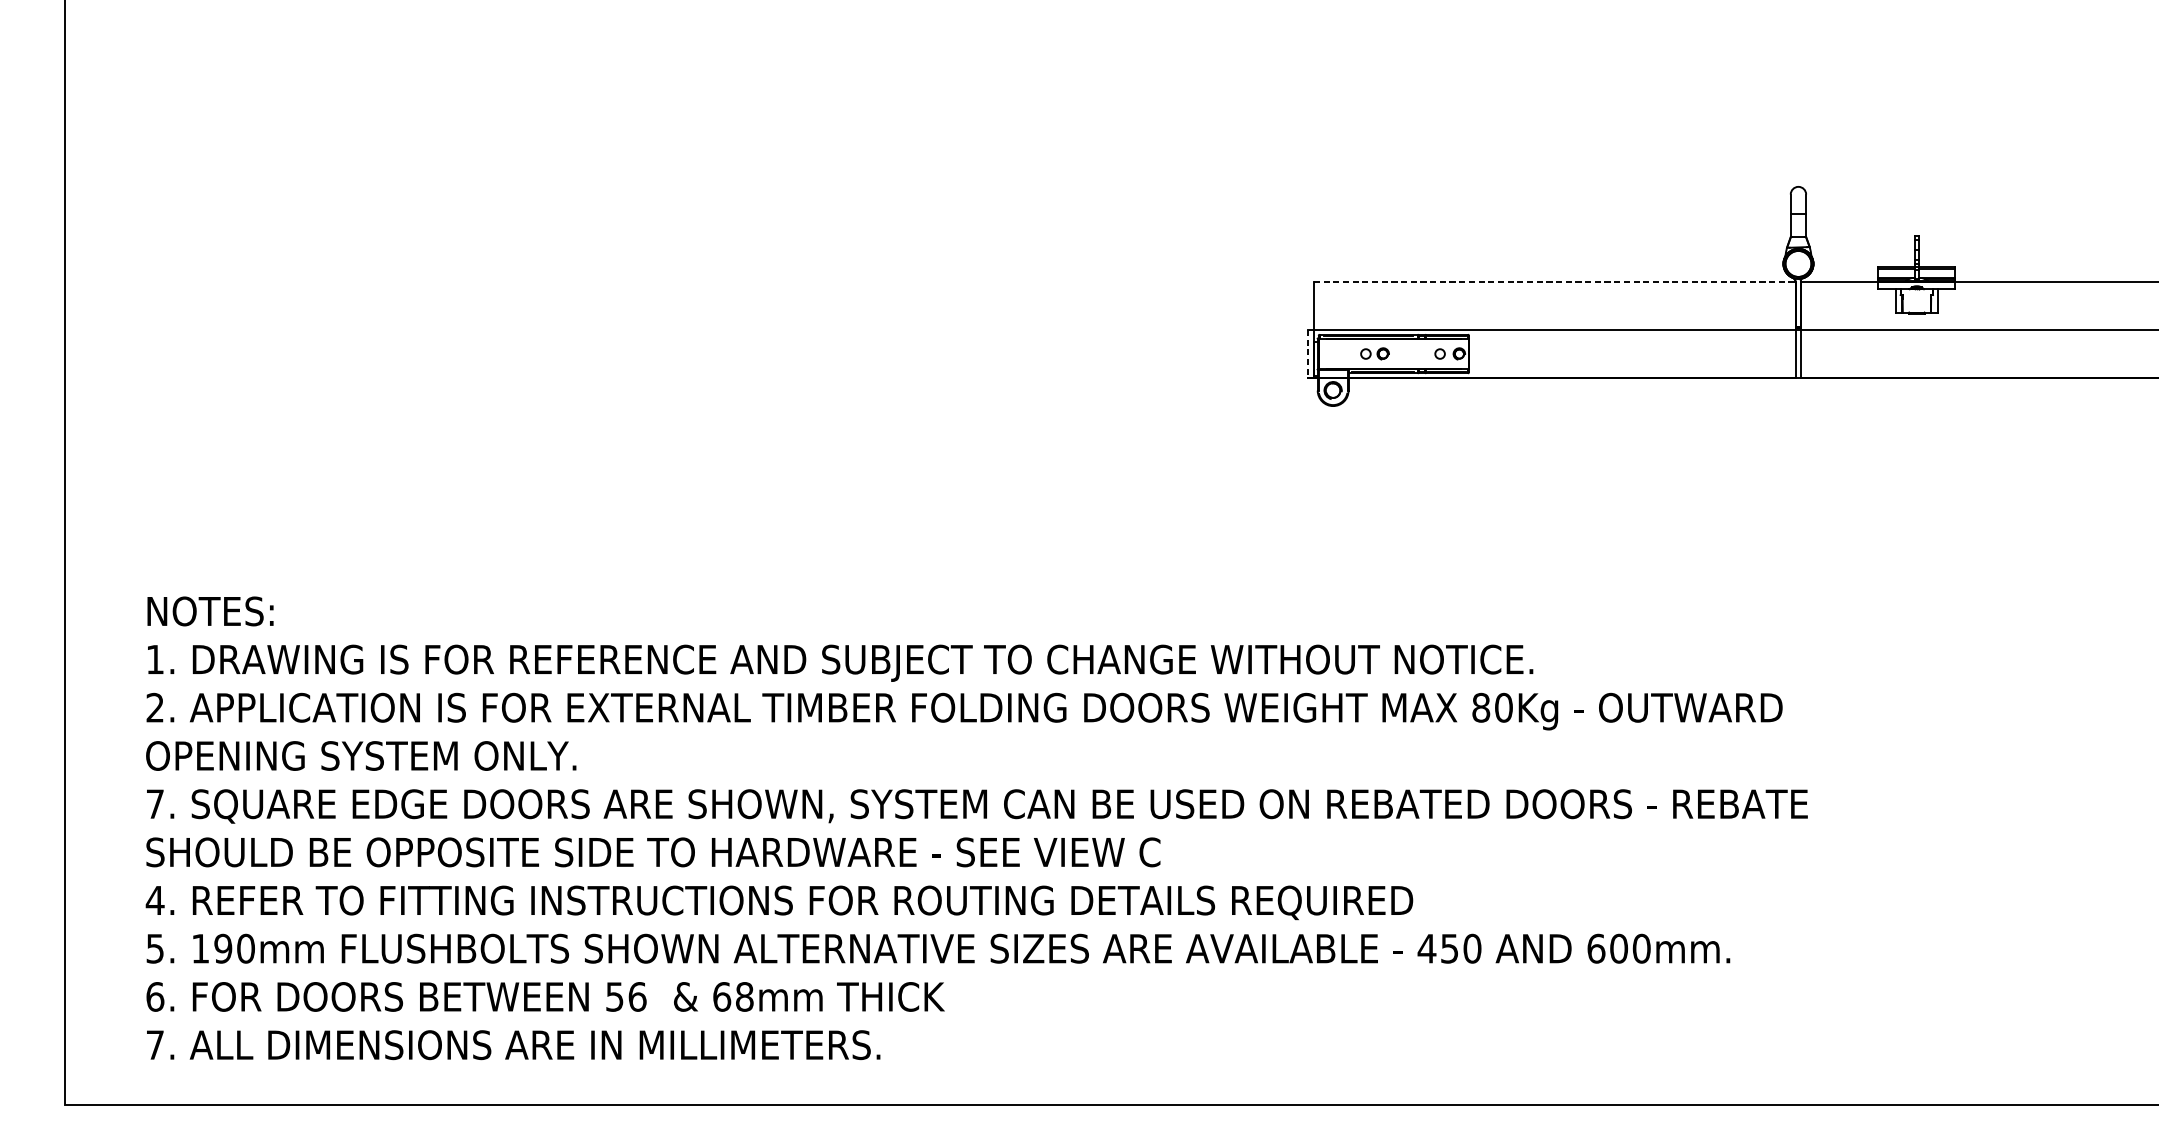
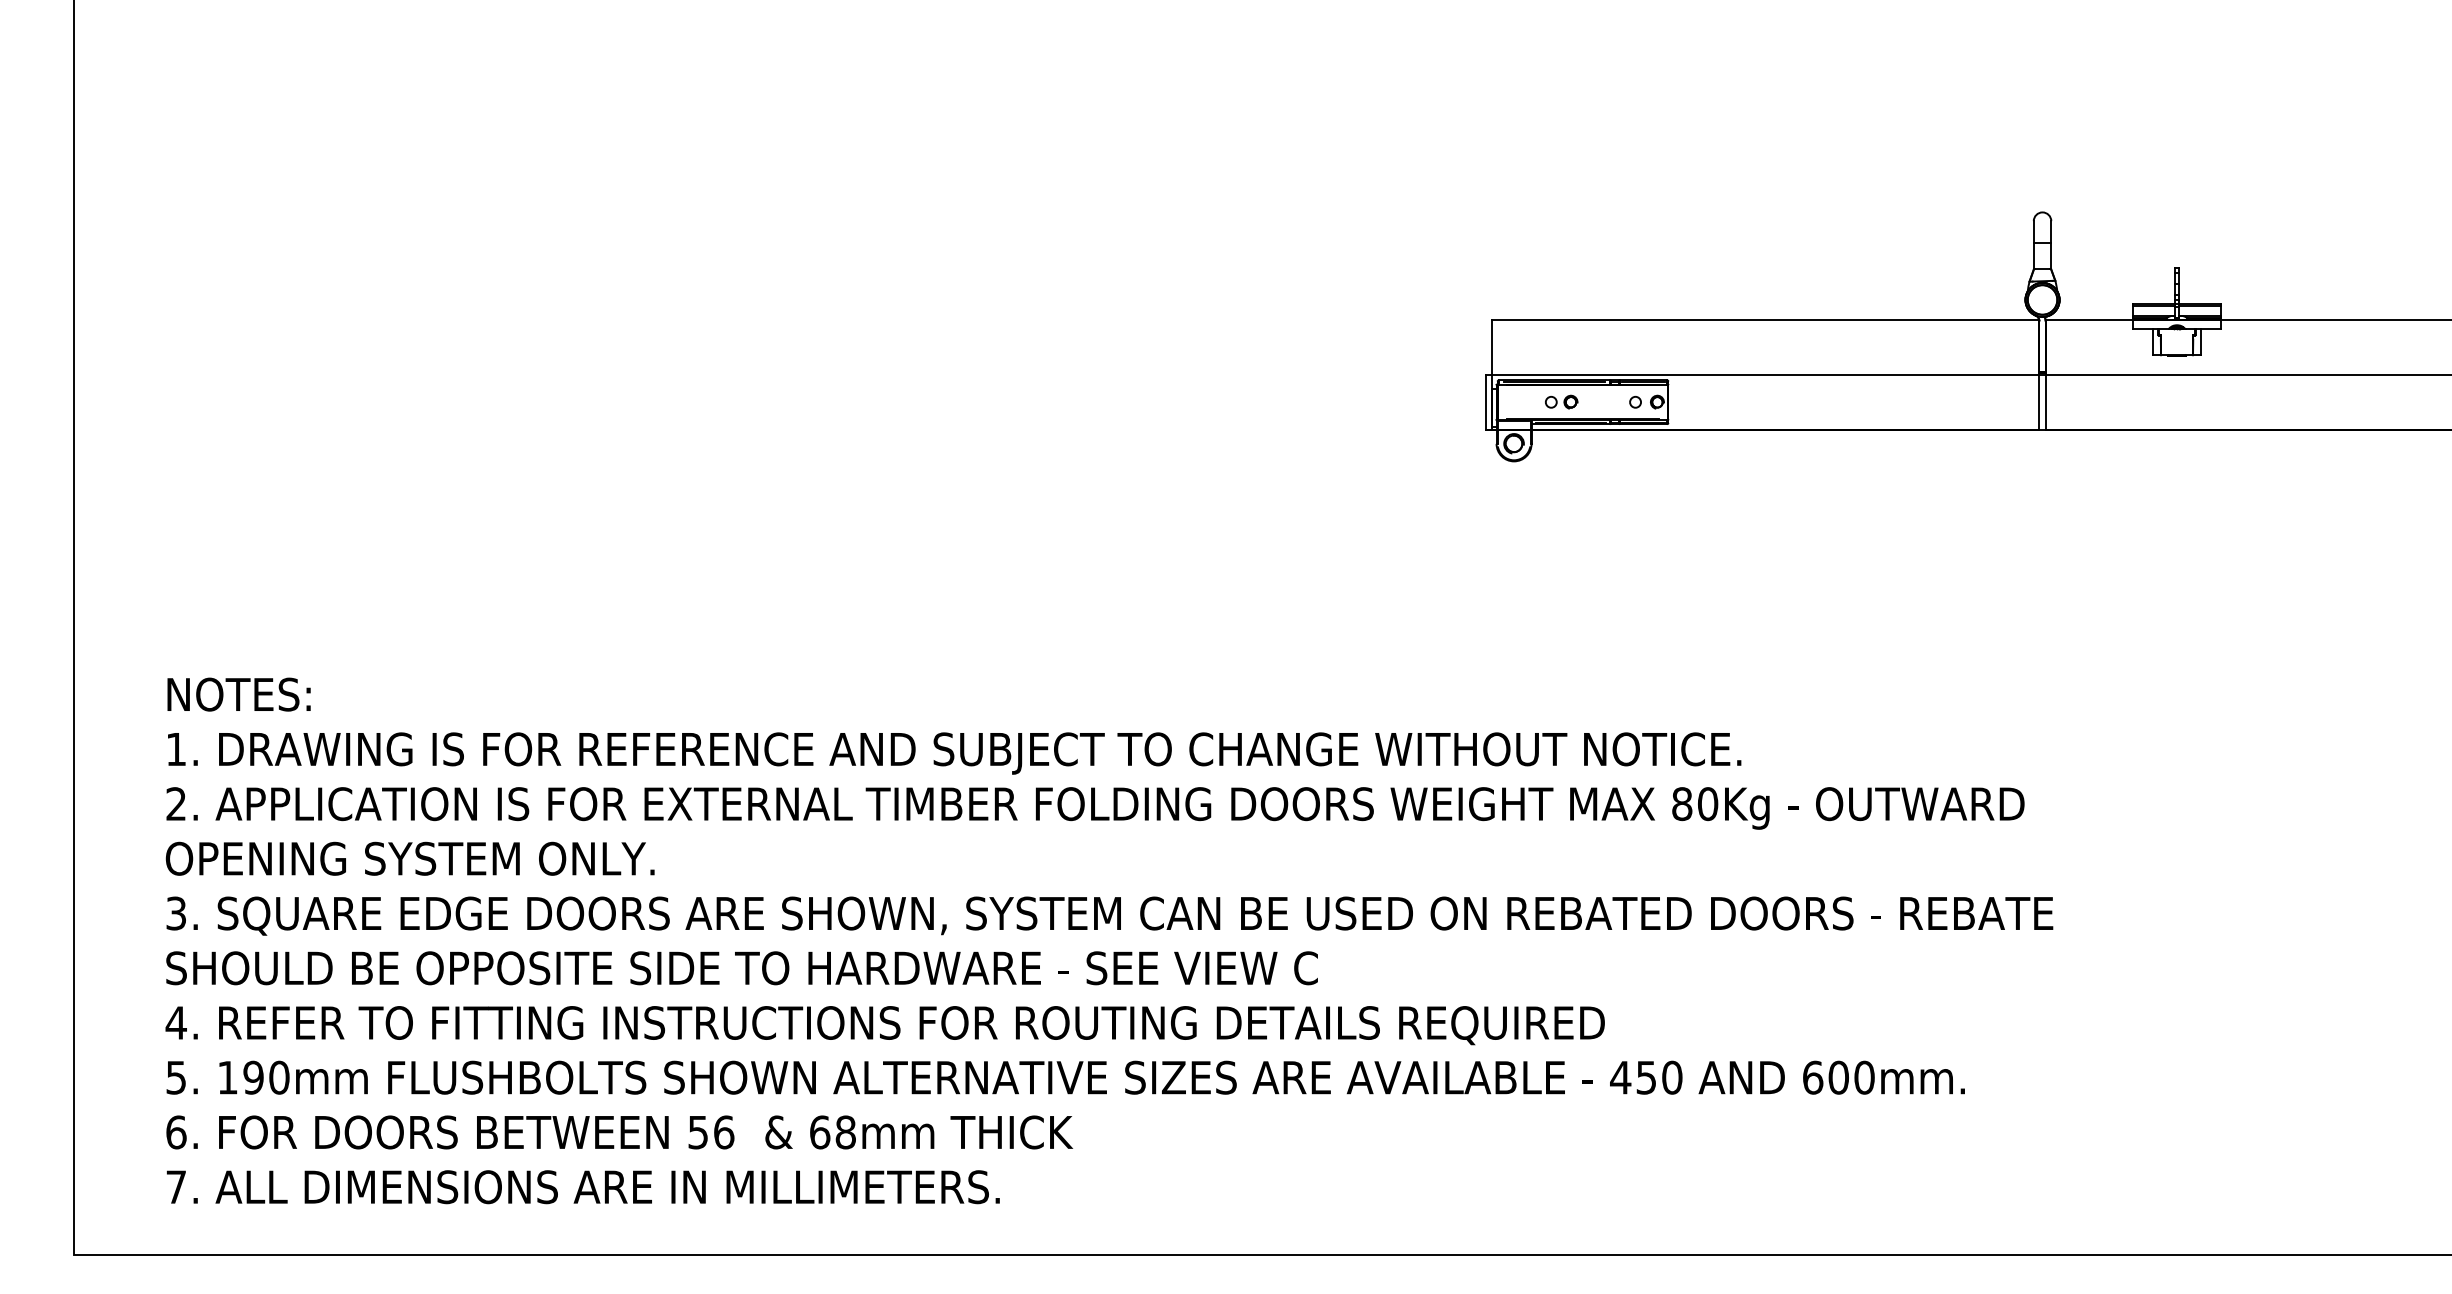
line: (1554, 282) -> (1765, 320), dashed -> solid
line: (1307, 354) -> (1485, 402), dashed -> solid
text: (154, 804) -> (175, 913), 7. -> 3.

